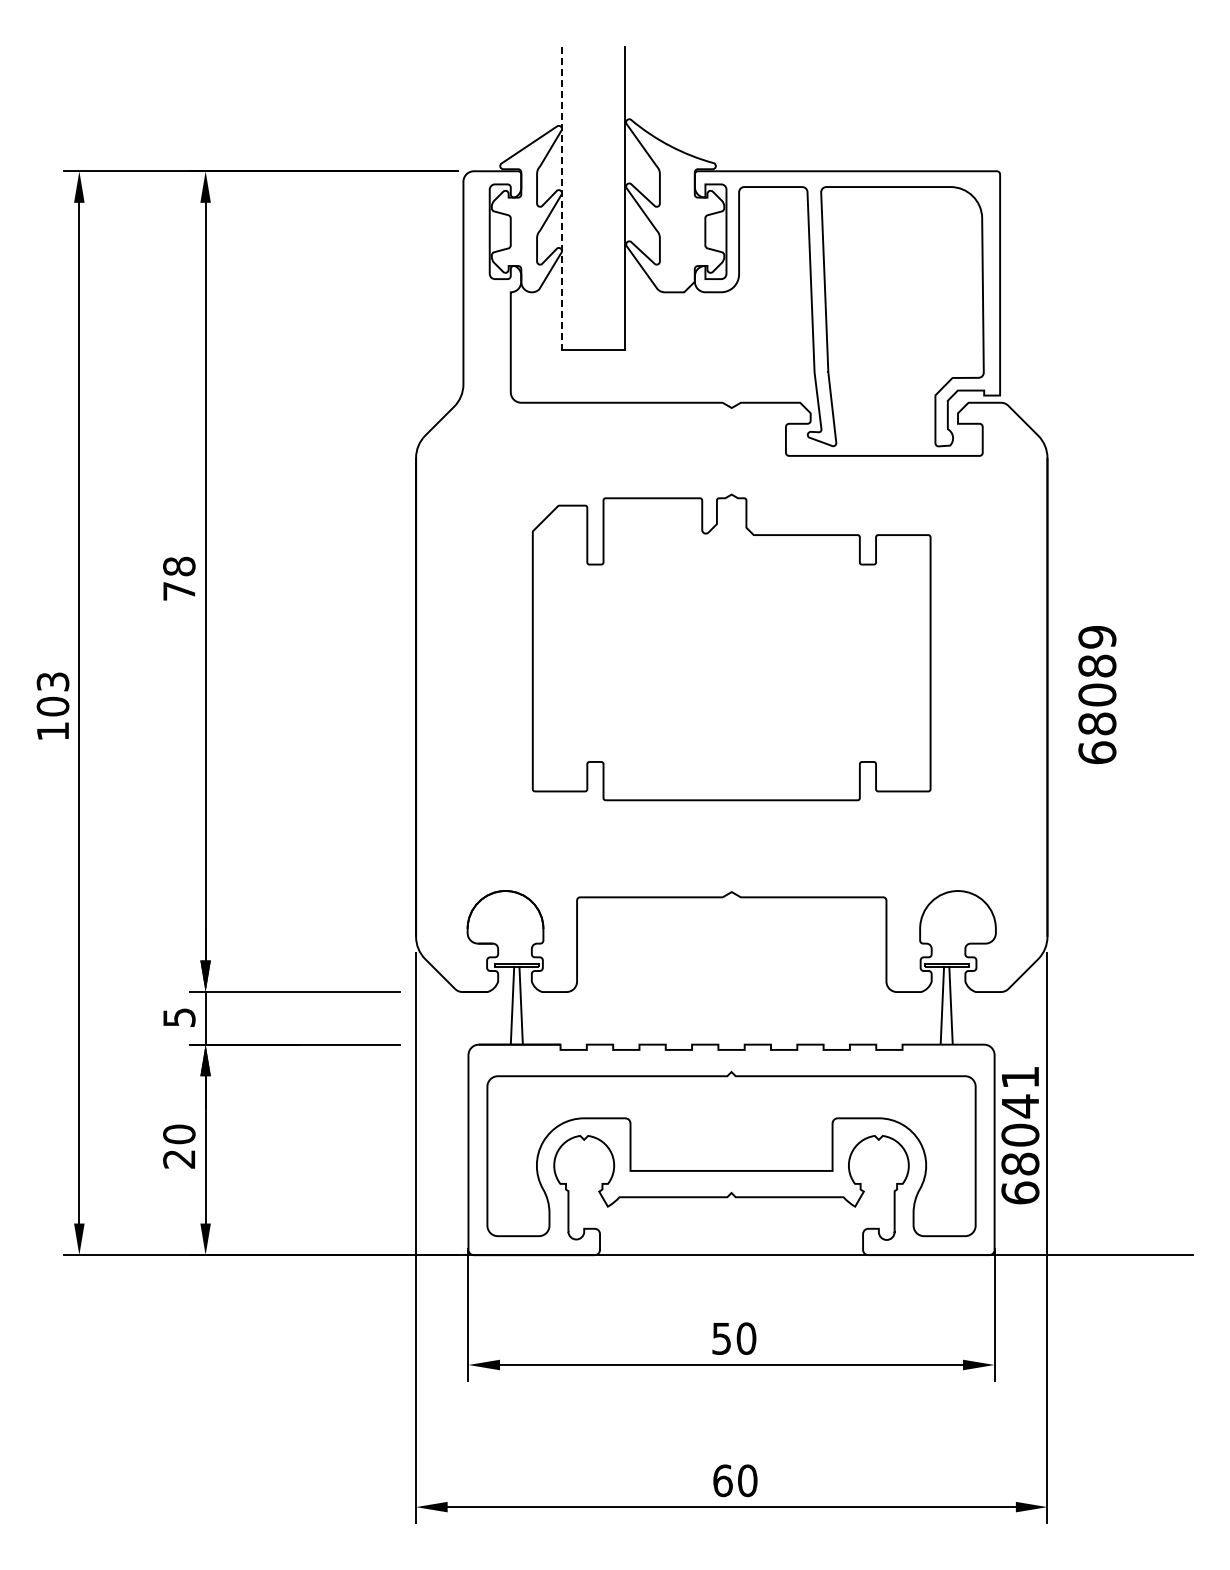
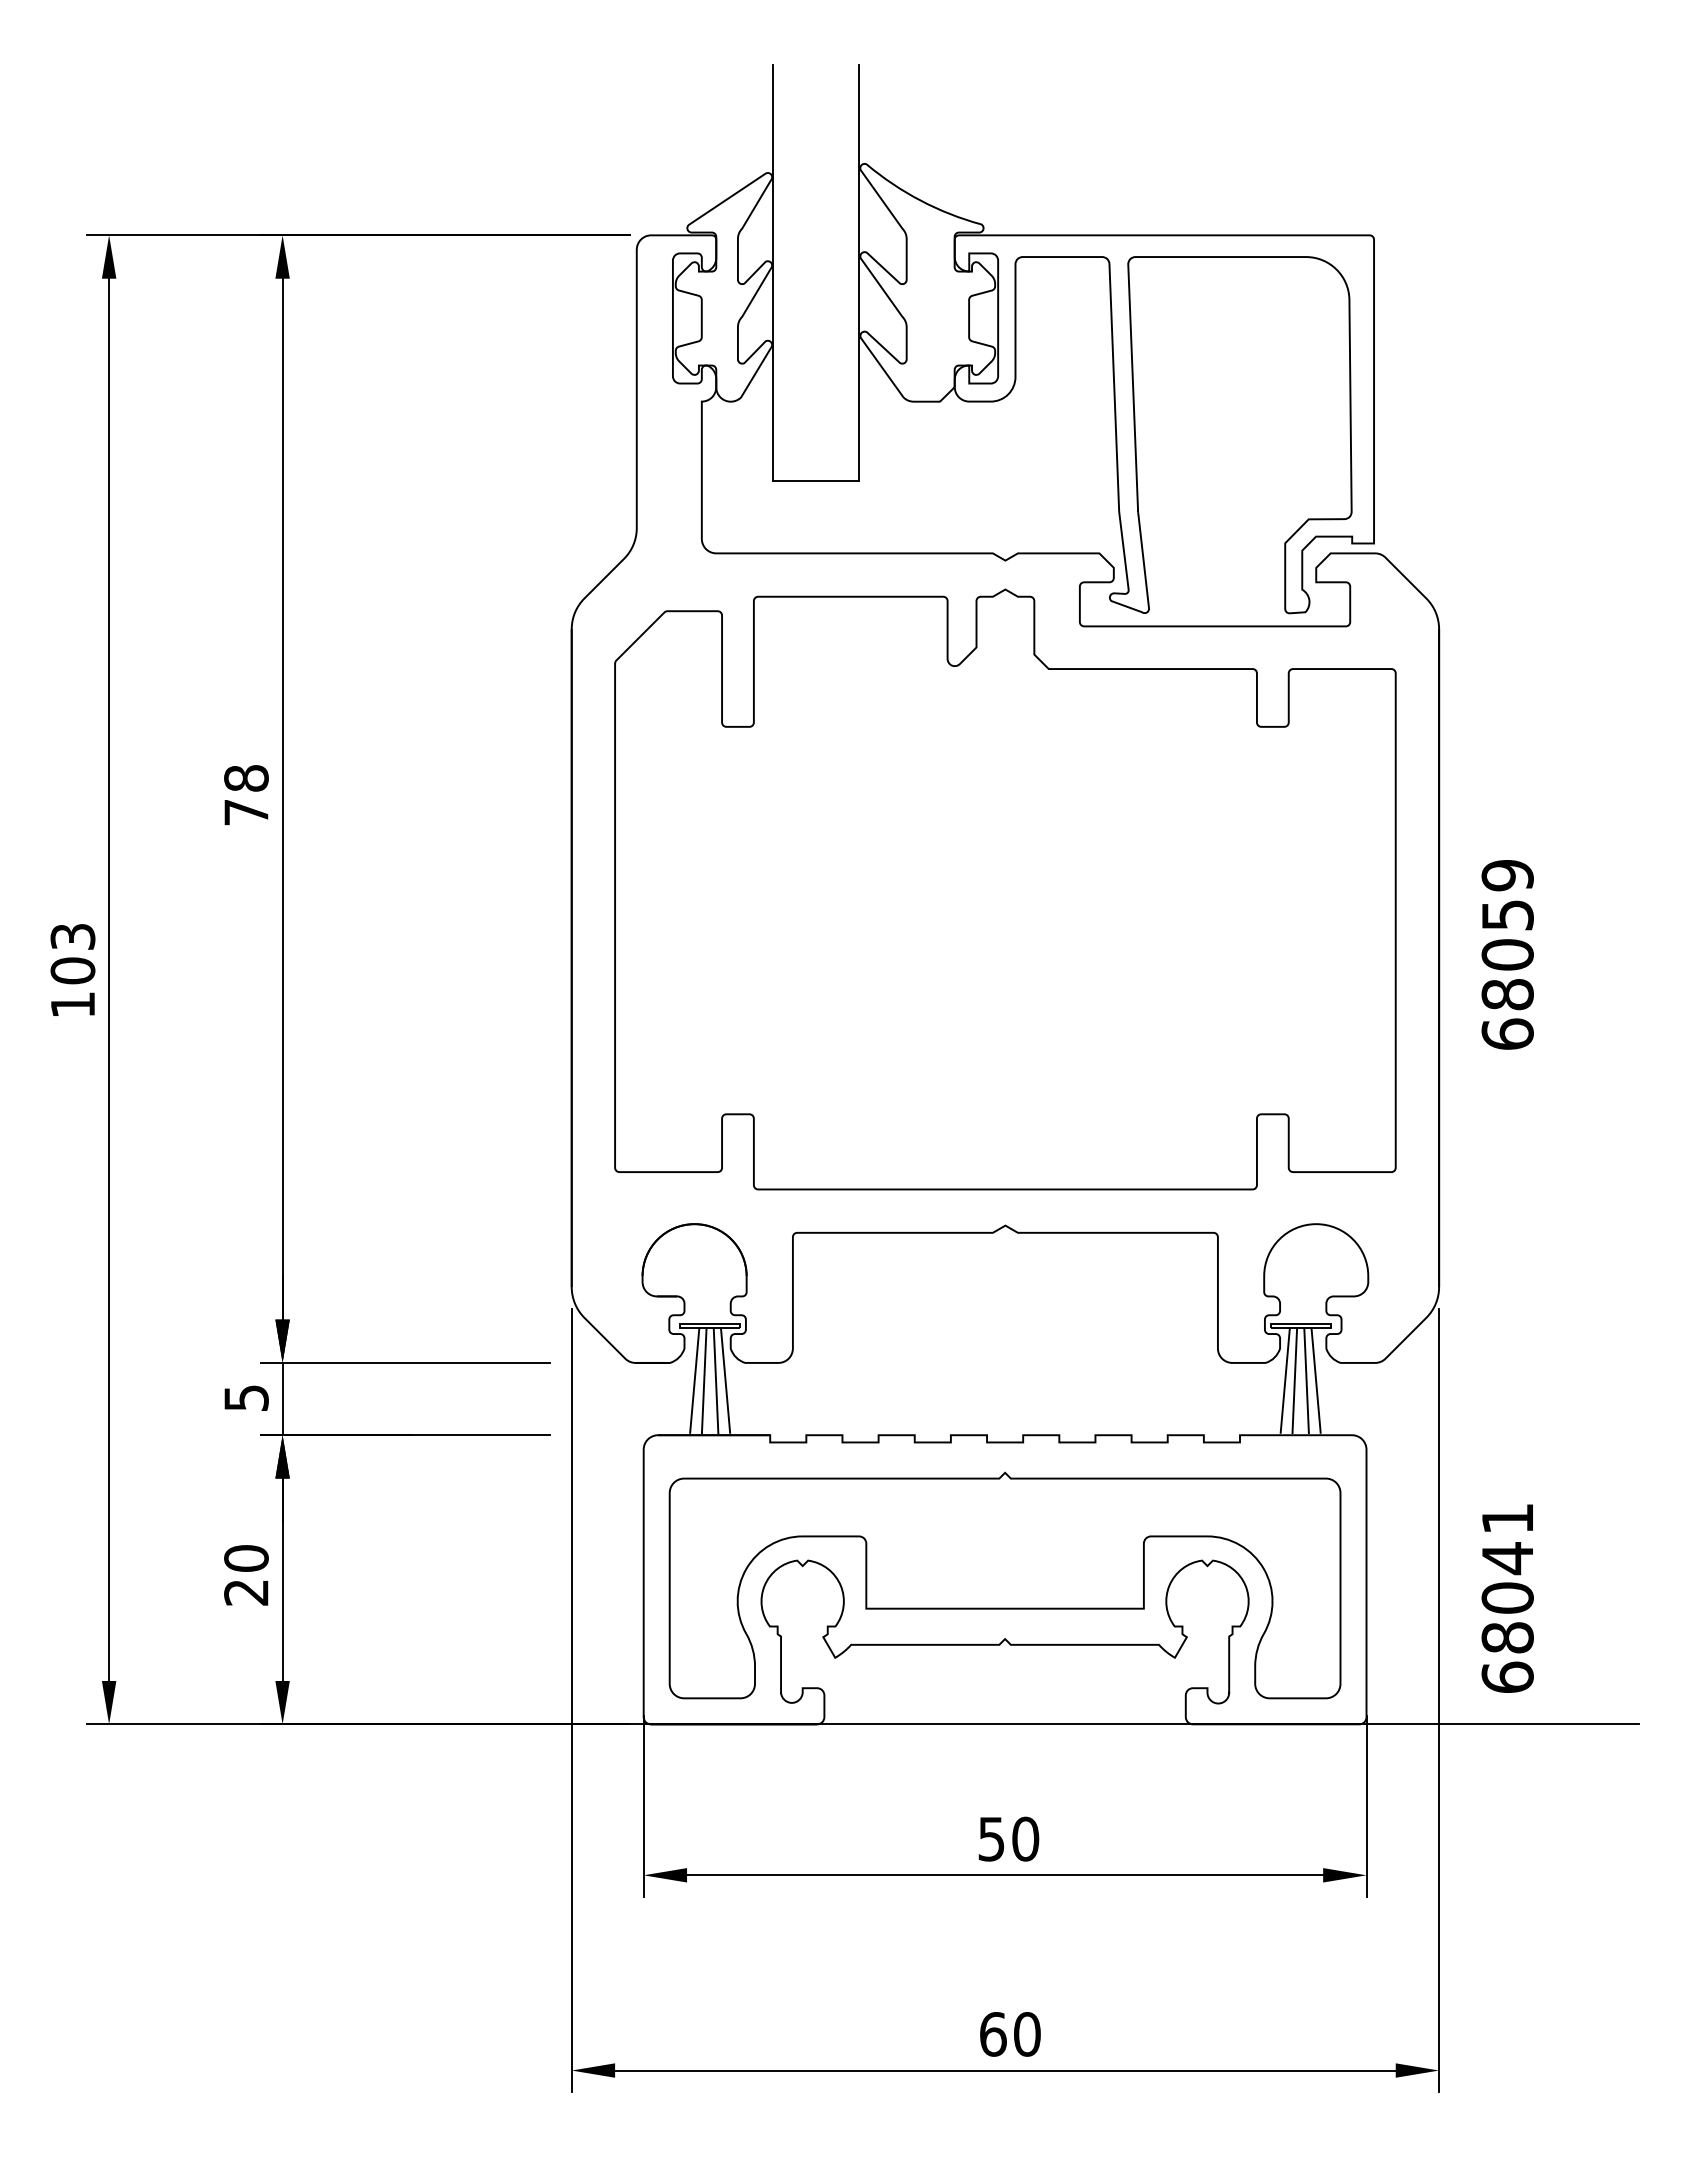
line: (562, 198) -> (772, 272), dashed -> solid
part: (731, 647) -> (1005, 889), size x1.43
text: (1097, 665) -> (1507, 914), 68089 -> 68059
line: (505, 1004) -> (694, 1380), added
line: (527, 1004) -> (724, 1380), added
line: (935, 1004) -> (1285, 1380), added
line: (957, 1004) -> (1315, 1380), added
text: (1020, 1135) -> (1507, 1598), moved

